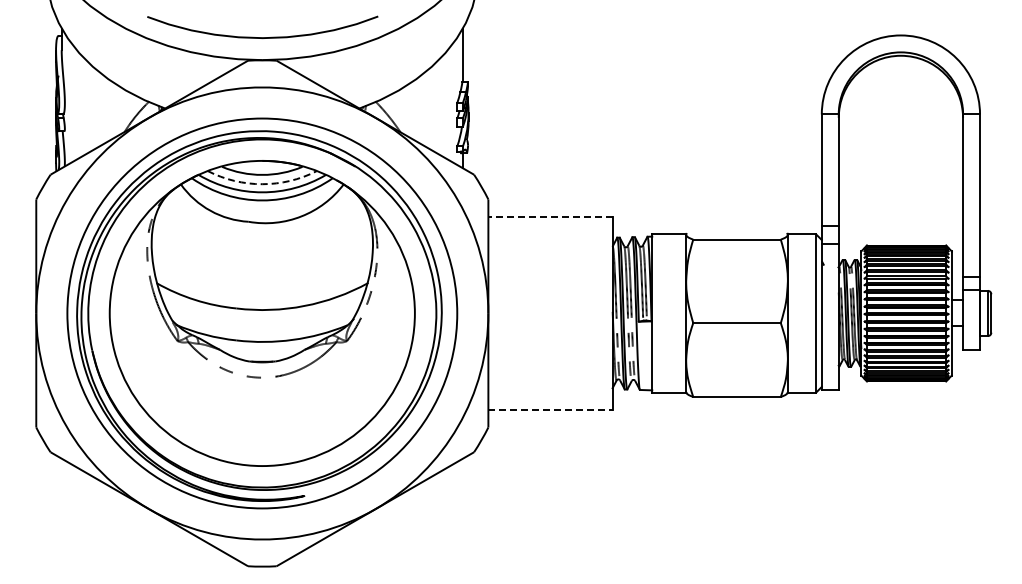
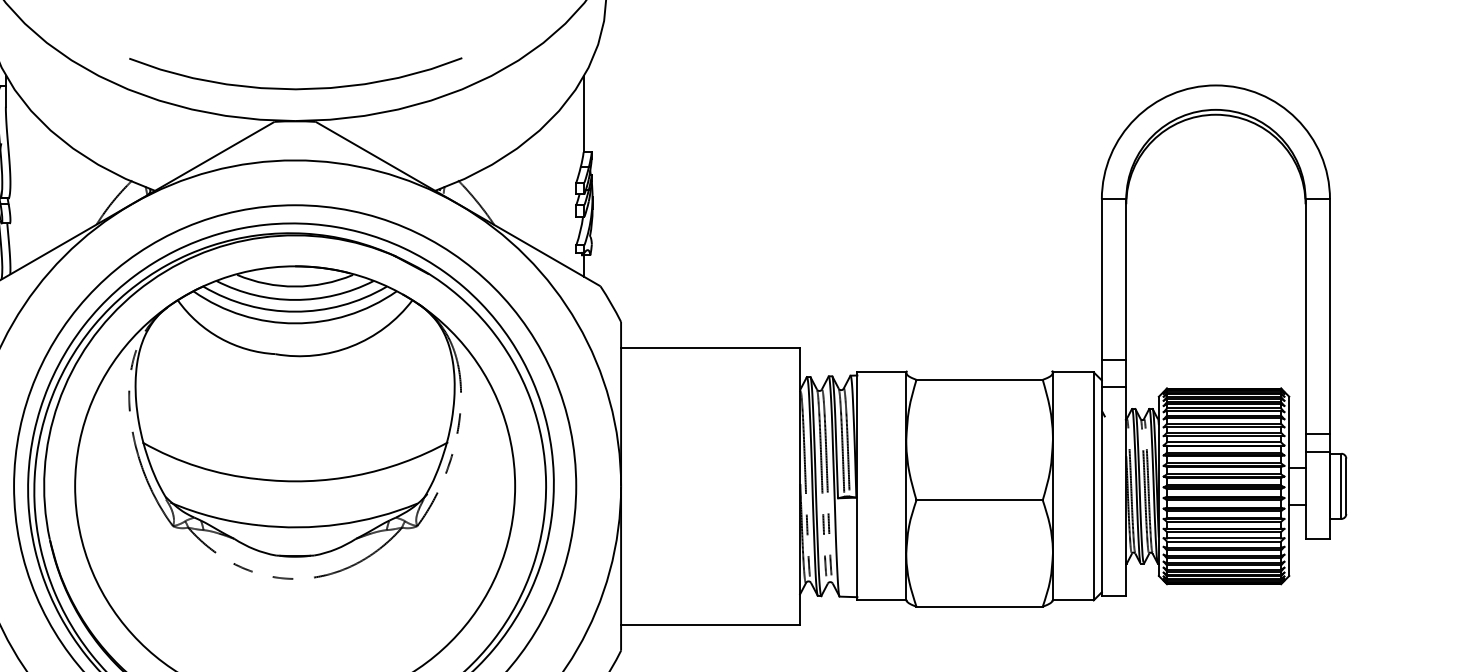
arc: (262, 184) -> (295, 300), dashed -> solid
line: (550, 217) -> (710, 347), dashed -> solid
line: (551, 409) -> (712, 624), dashed -> solid

